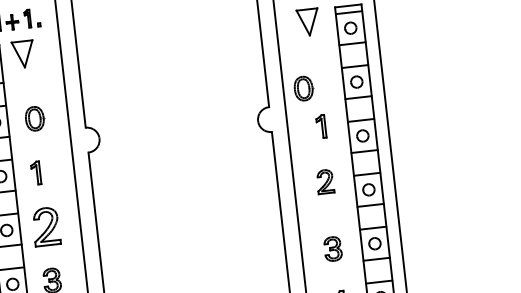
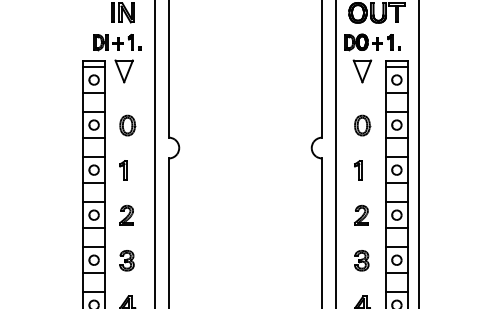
part: (303, 88) -> (362, 125), moved
part: (321, 126) -> (358, 170), moved
part: (325, 181) -> (361, 215), moved
part: (45, 225) -> (126, 214), size x0.62

